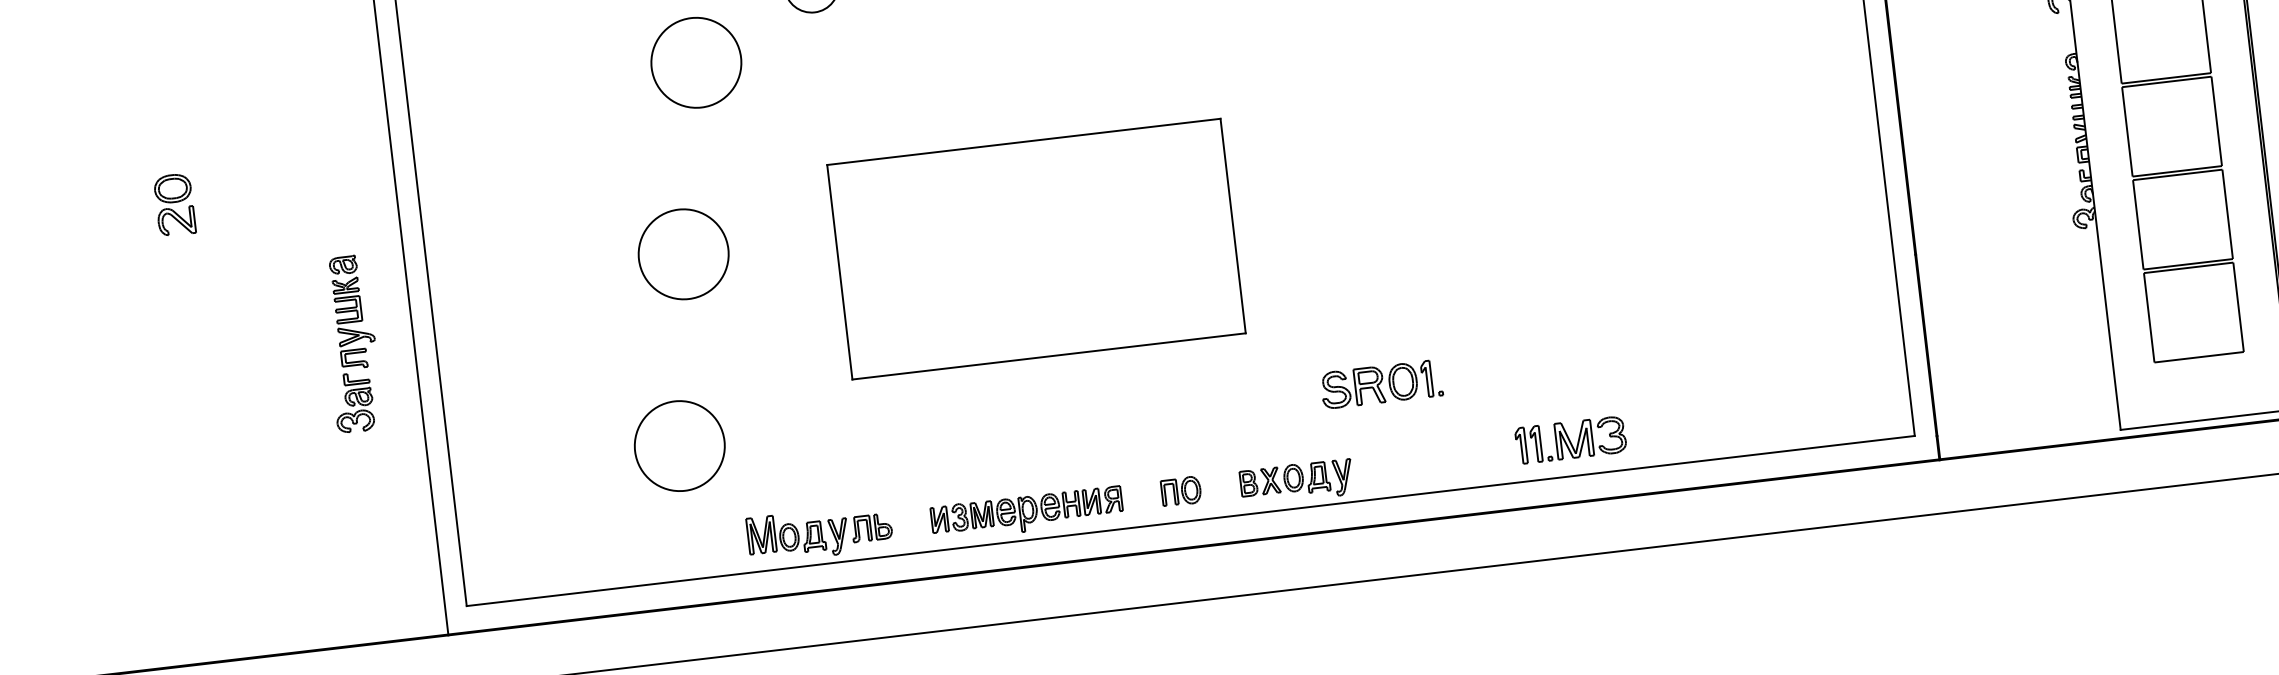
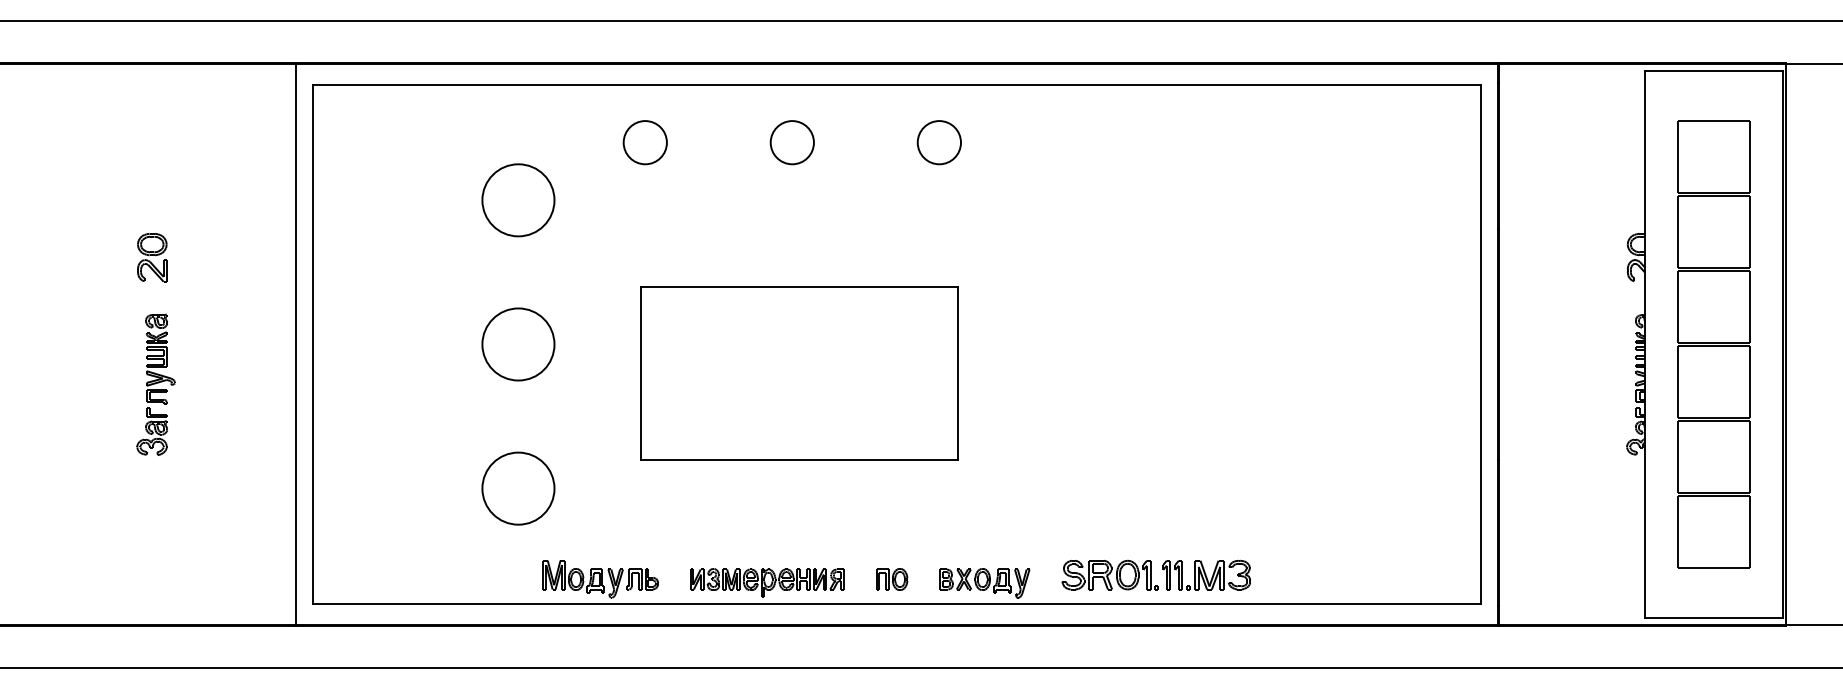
circle: (696, 63) -> (518, 200), moved
part: (174, 204) -> (152, 257), moved
part: (350, 343) -> (155, 384), moved
part: (1380, 383) -> (1109, 574), moved
circle: (679, 445) -> (518, 488), moved

